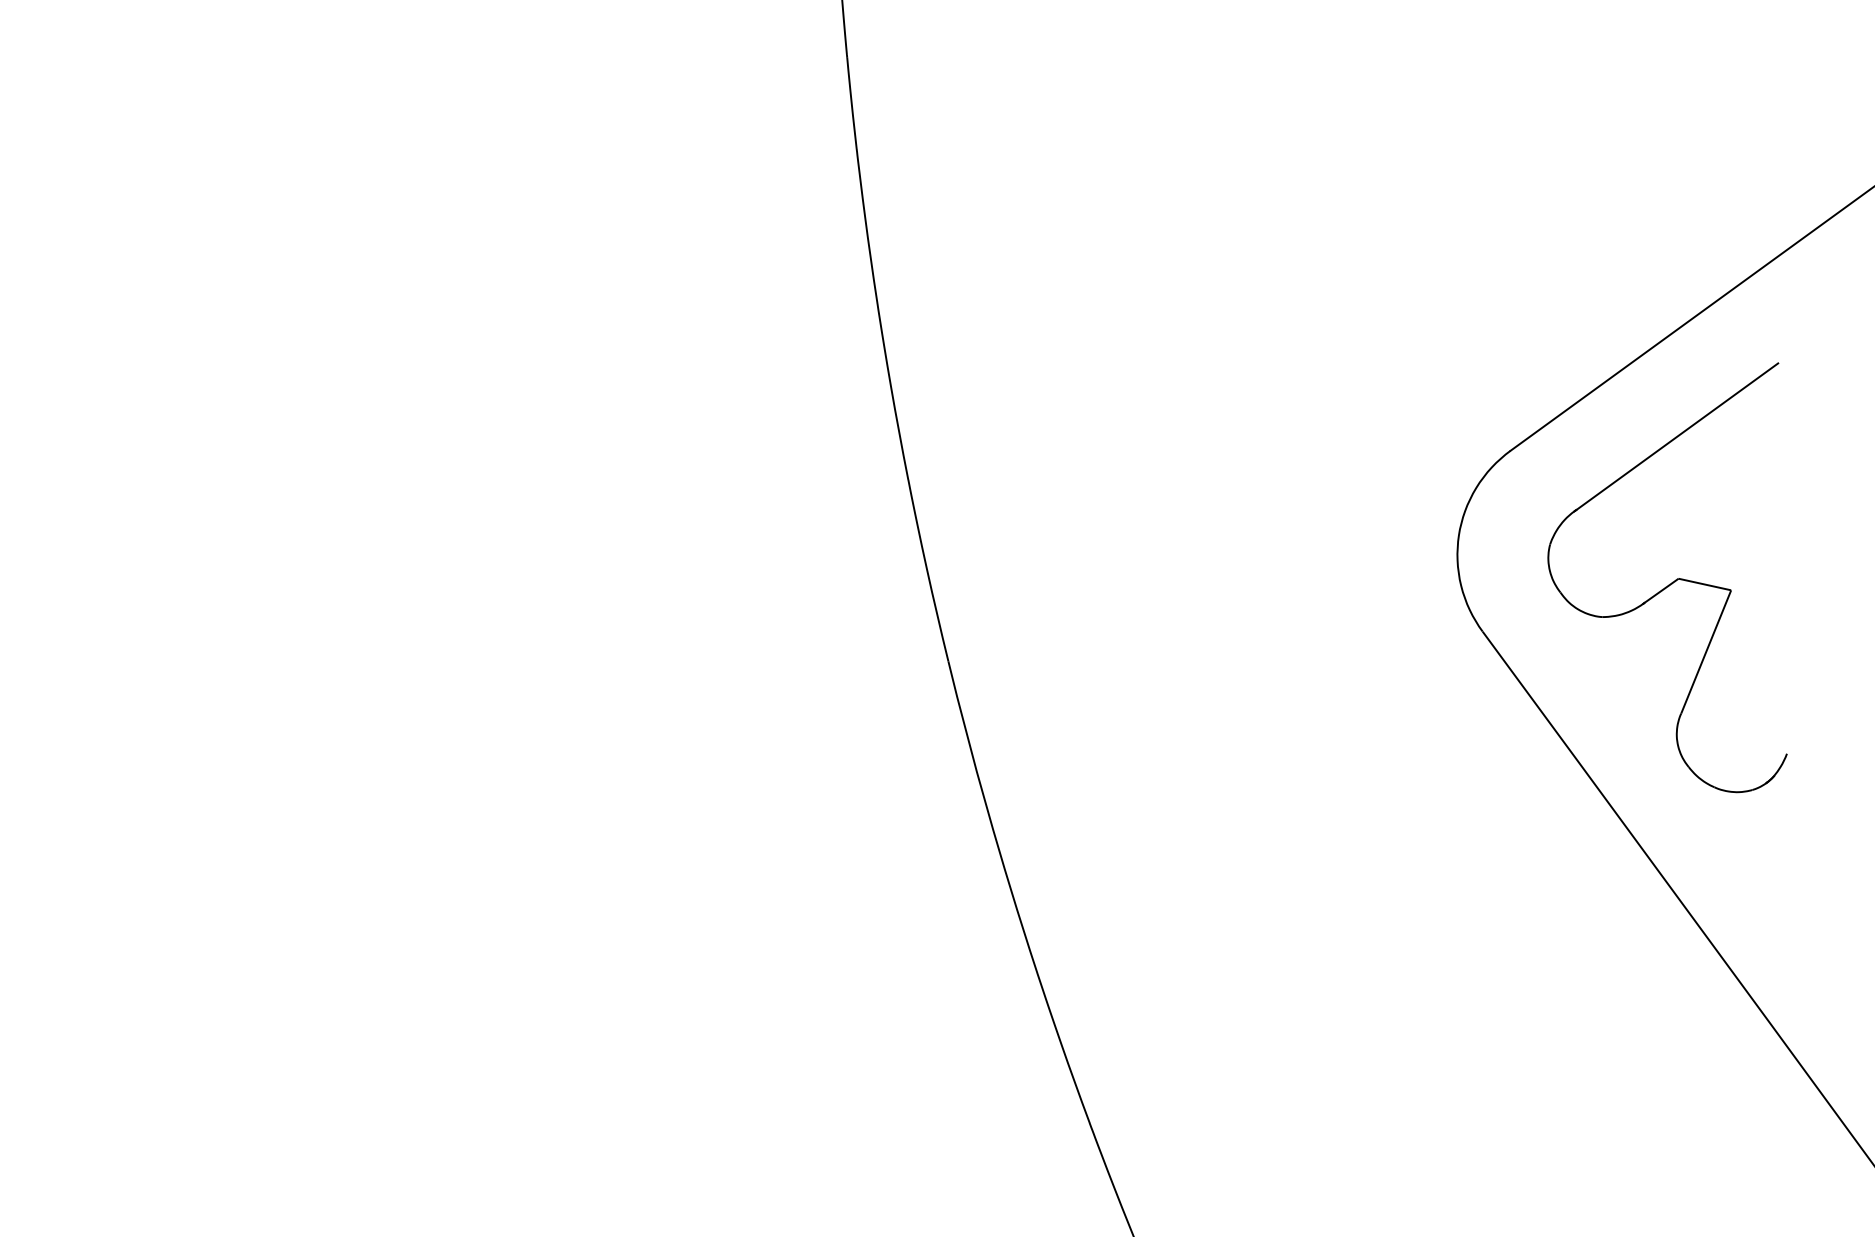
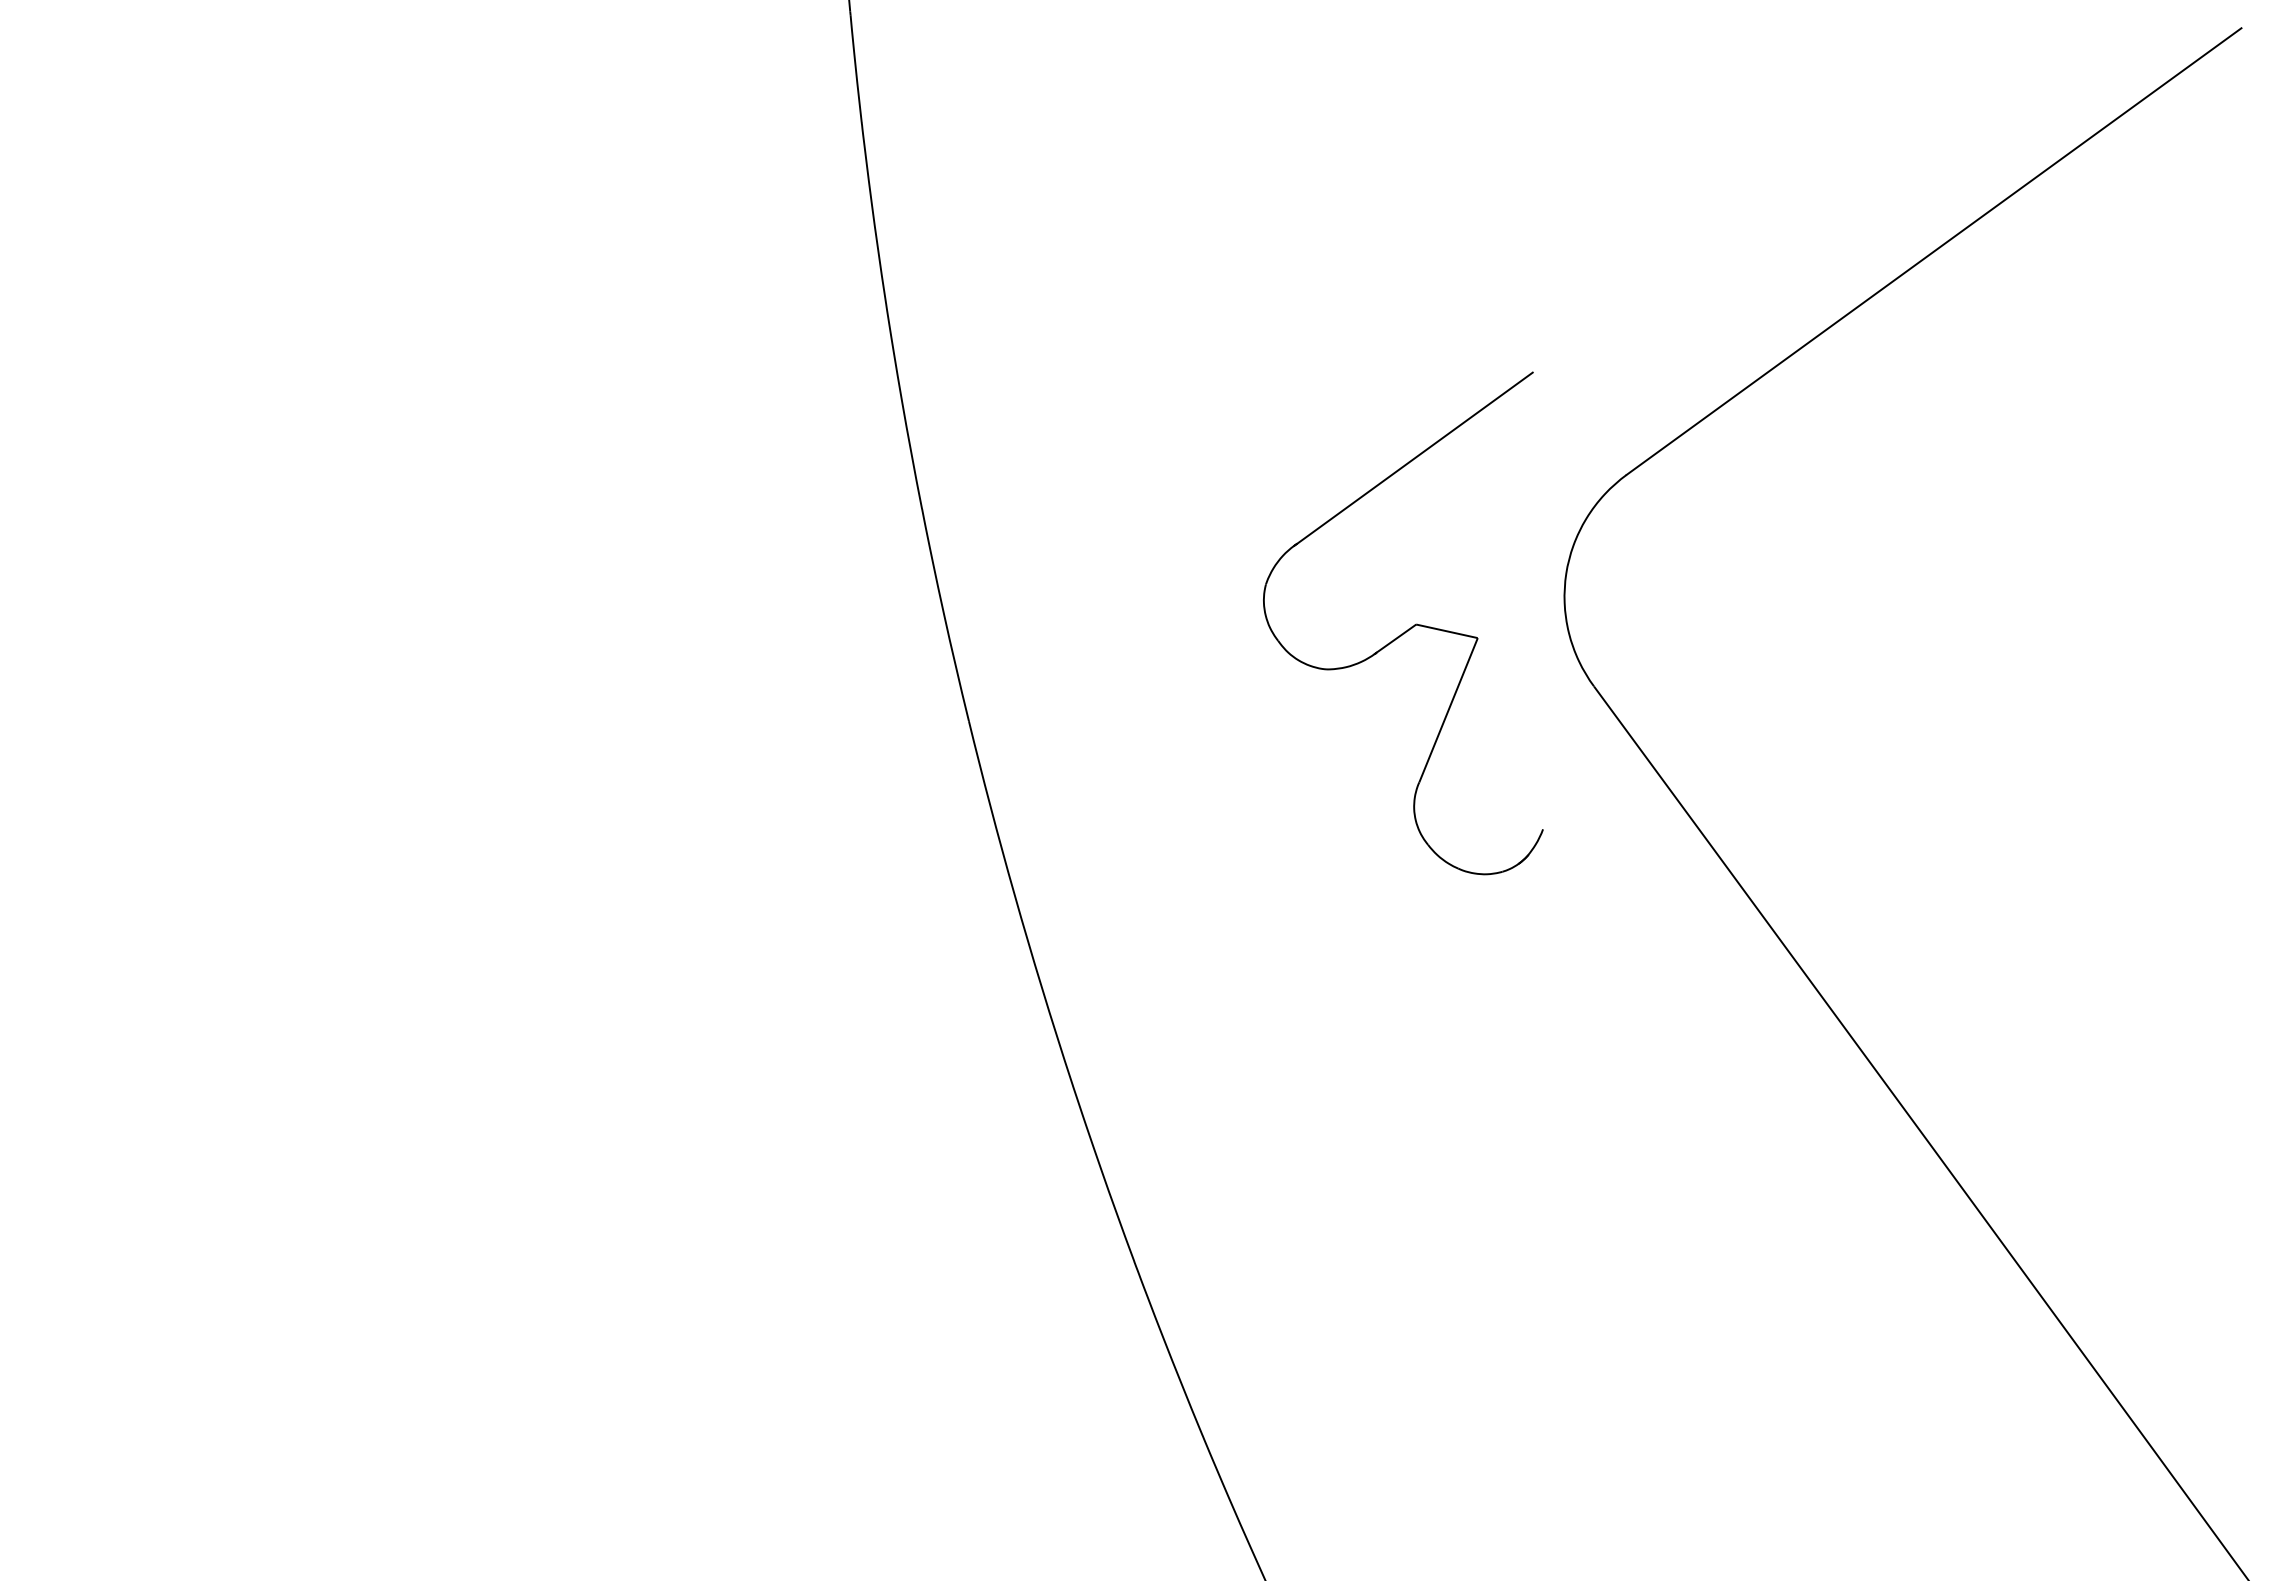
part: (1671, 582) -> (1408, 628), moved

